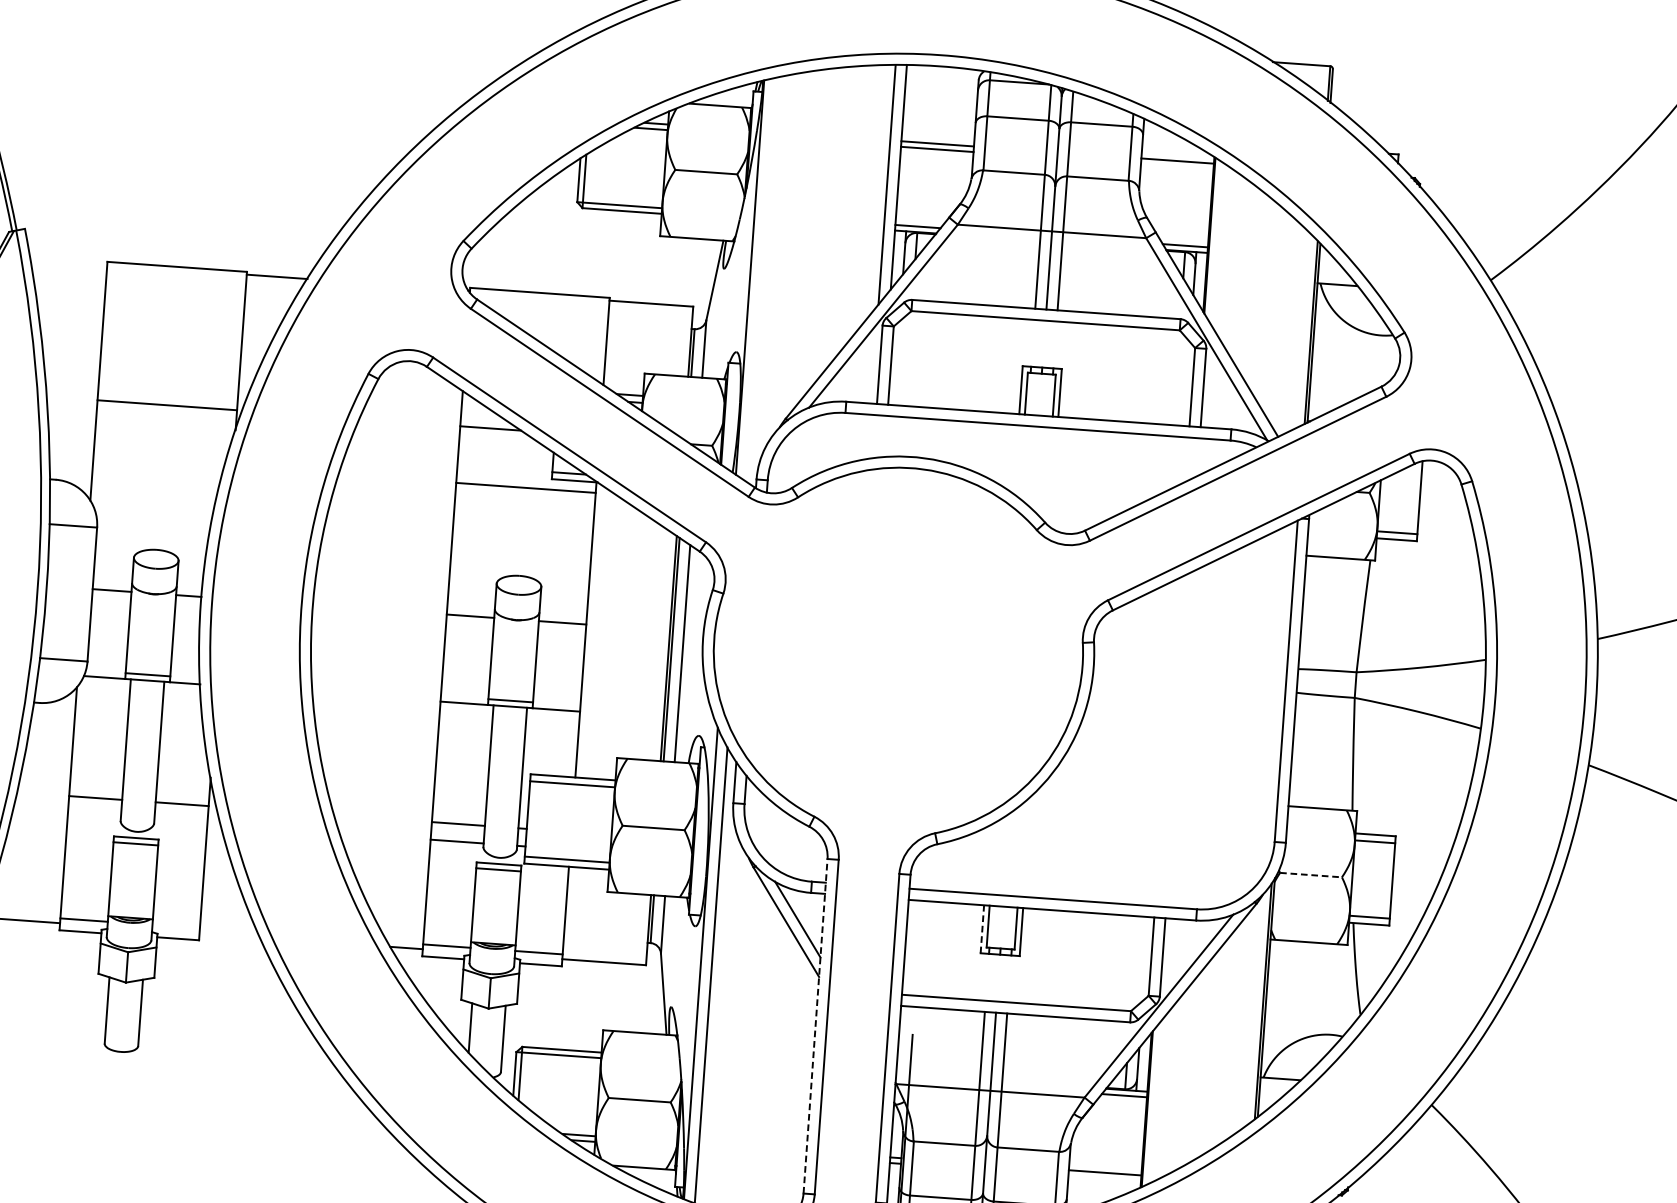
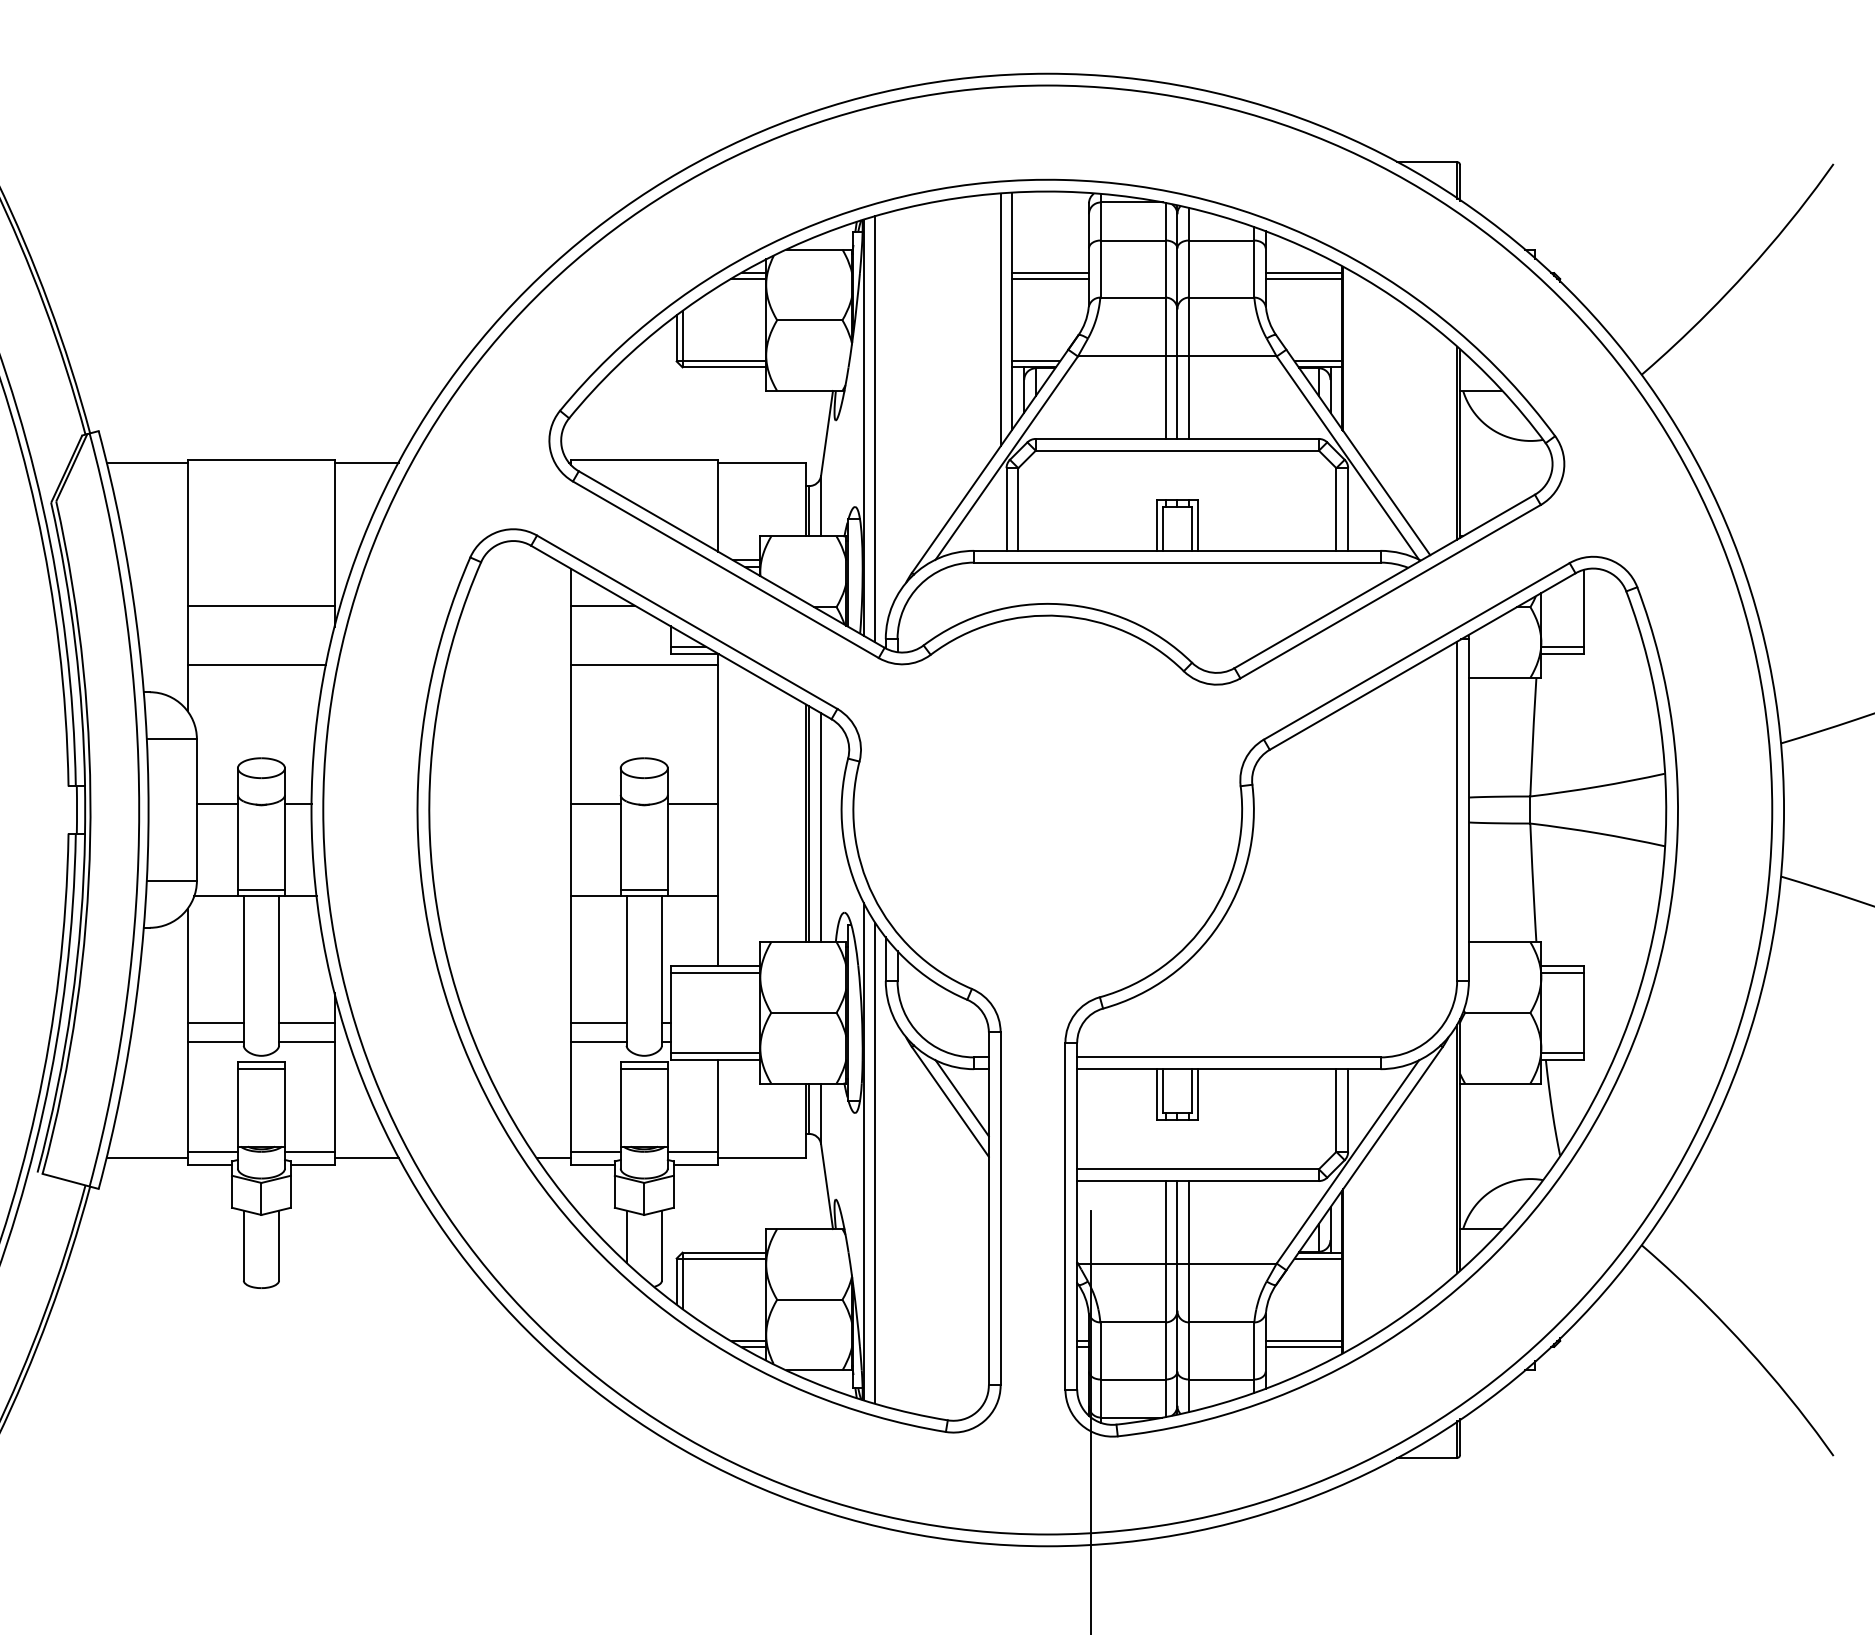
line: (1176, 167) -> (1303, 279), added
line: (68, 261) -> (146, 462), added
line: (761, 280) -> (875, 429), added
line: (158, 461) -> (256, 665), added
line: (94, 815) -> (215, 1041), added
line: (181, 821) -> (307, 1041), added
line: (1310, 874) -> (1497, 1012), dashed -> solid
line: (176, 926) -> (310, 1152), added
line: (982, 929) -> (1156, 1094), dashed -> solid
line: (230, 935) -> (367, 1157), added
line: (815, 1025) -> (988, 1208), dashed -> solid
line: (1104, 1178) -> (1303, 1346), added

